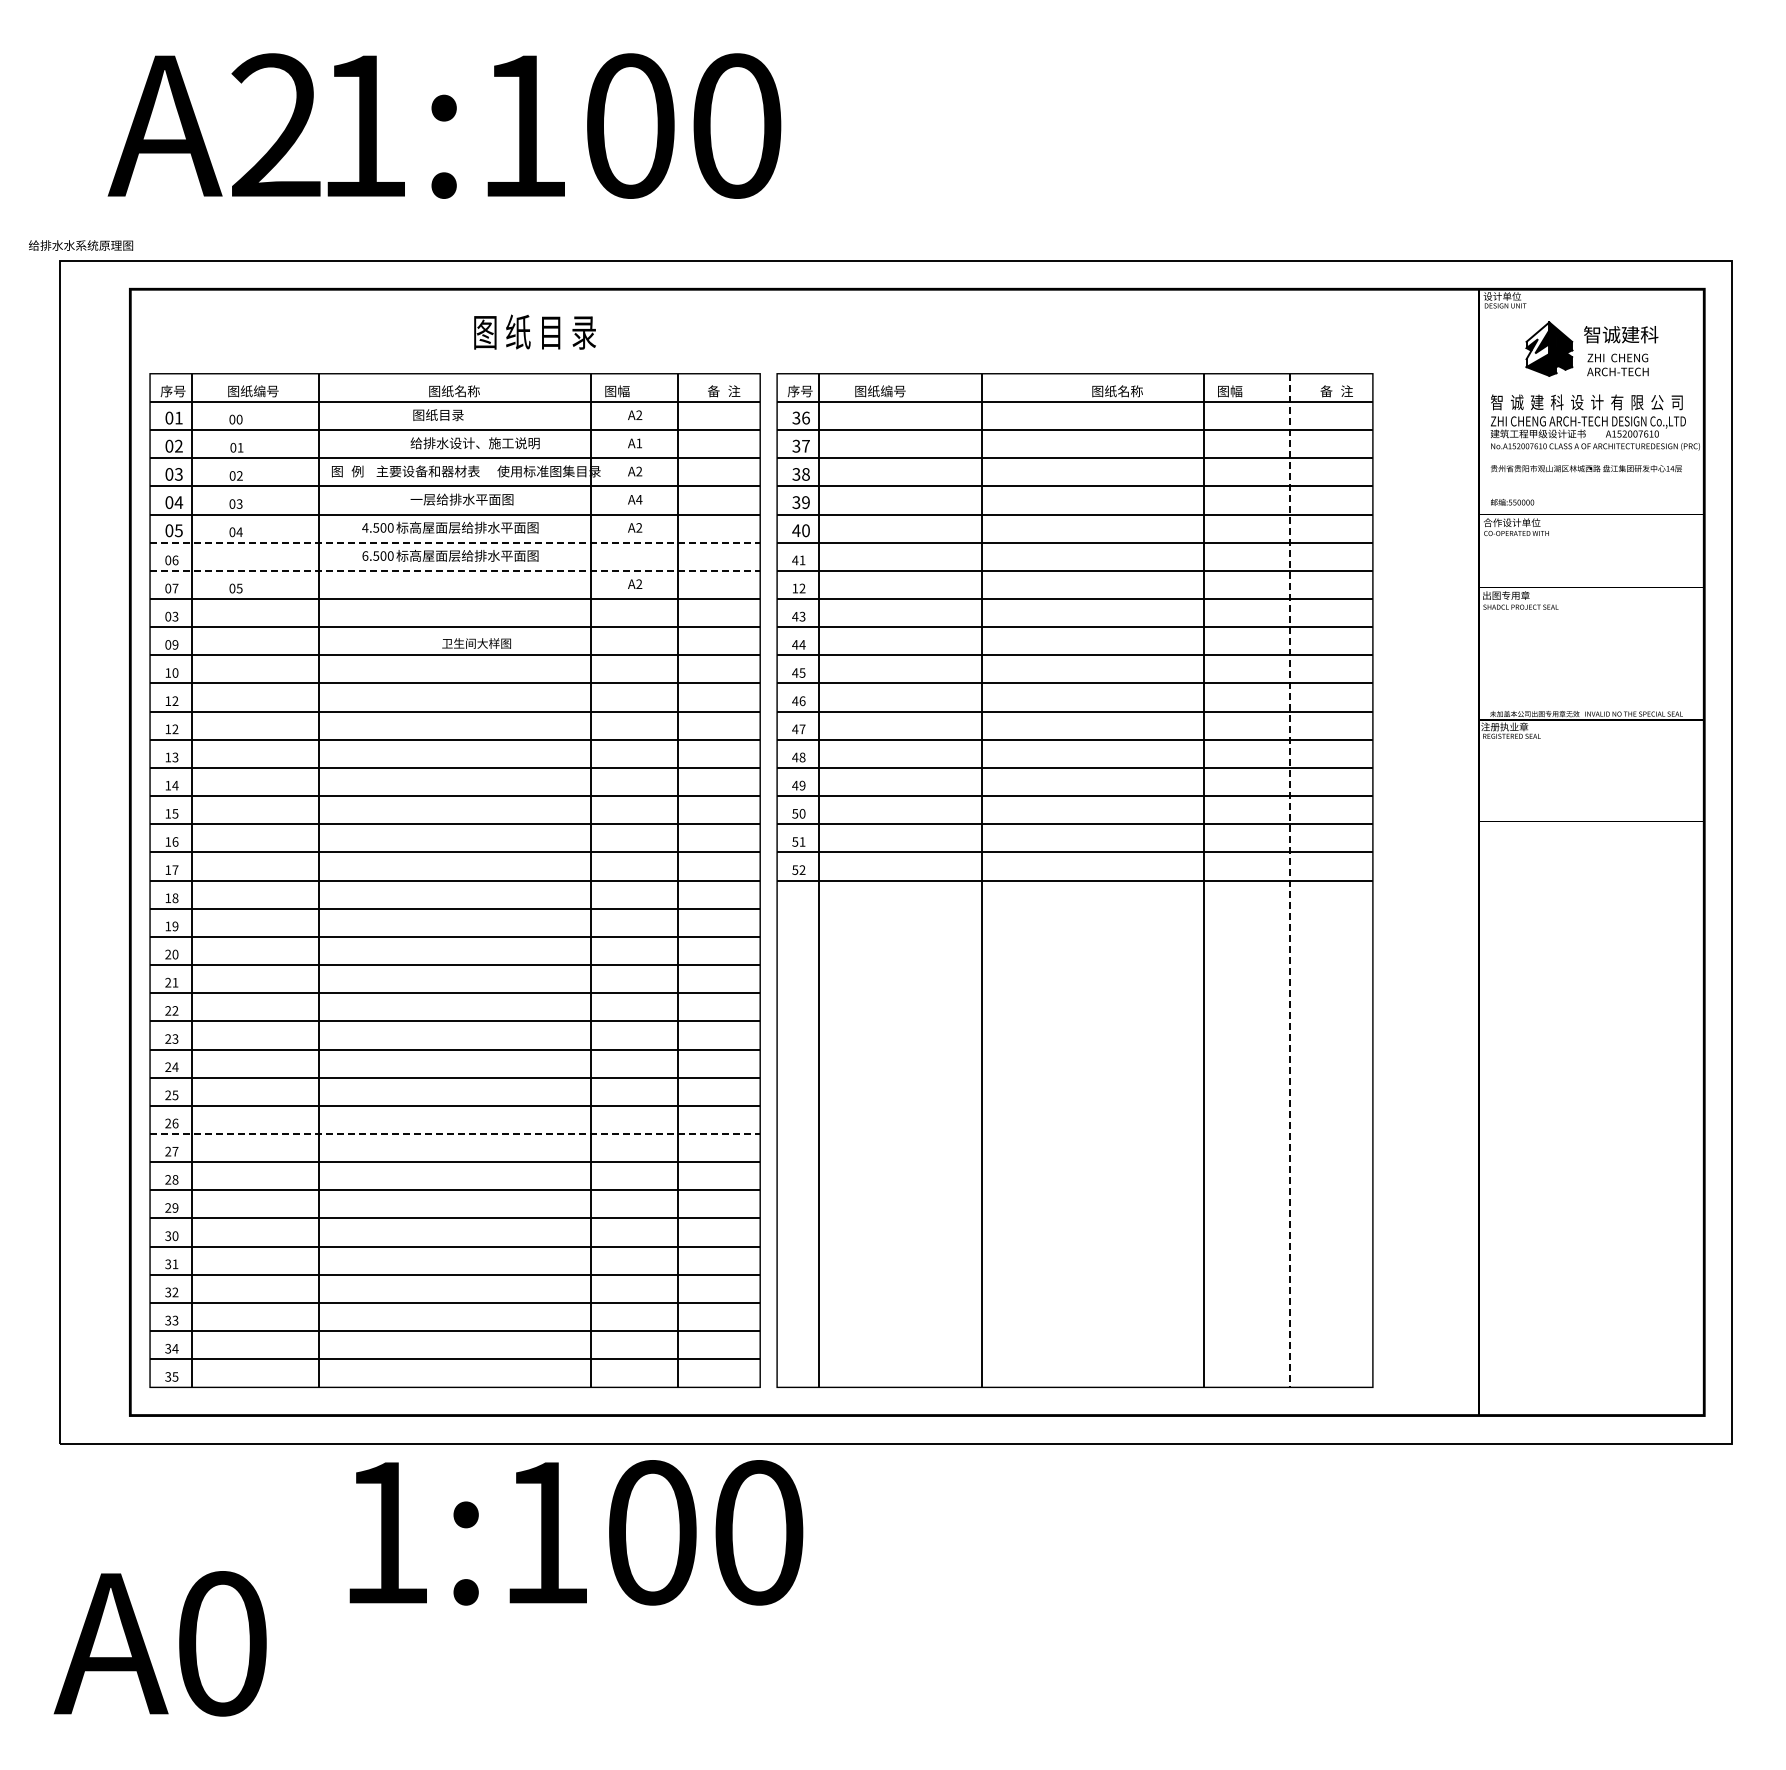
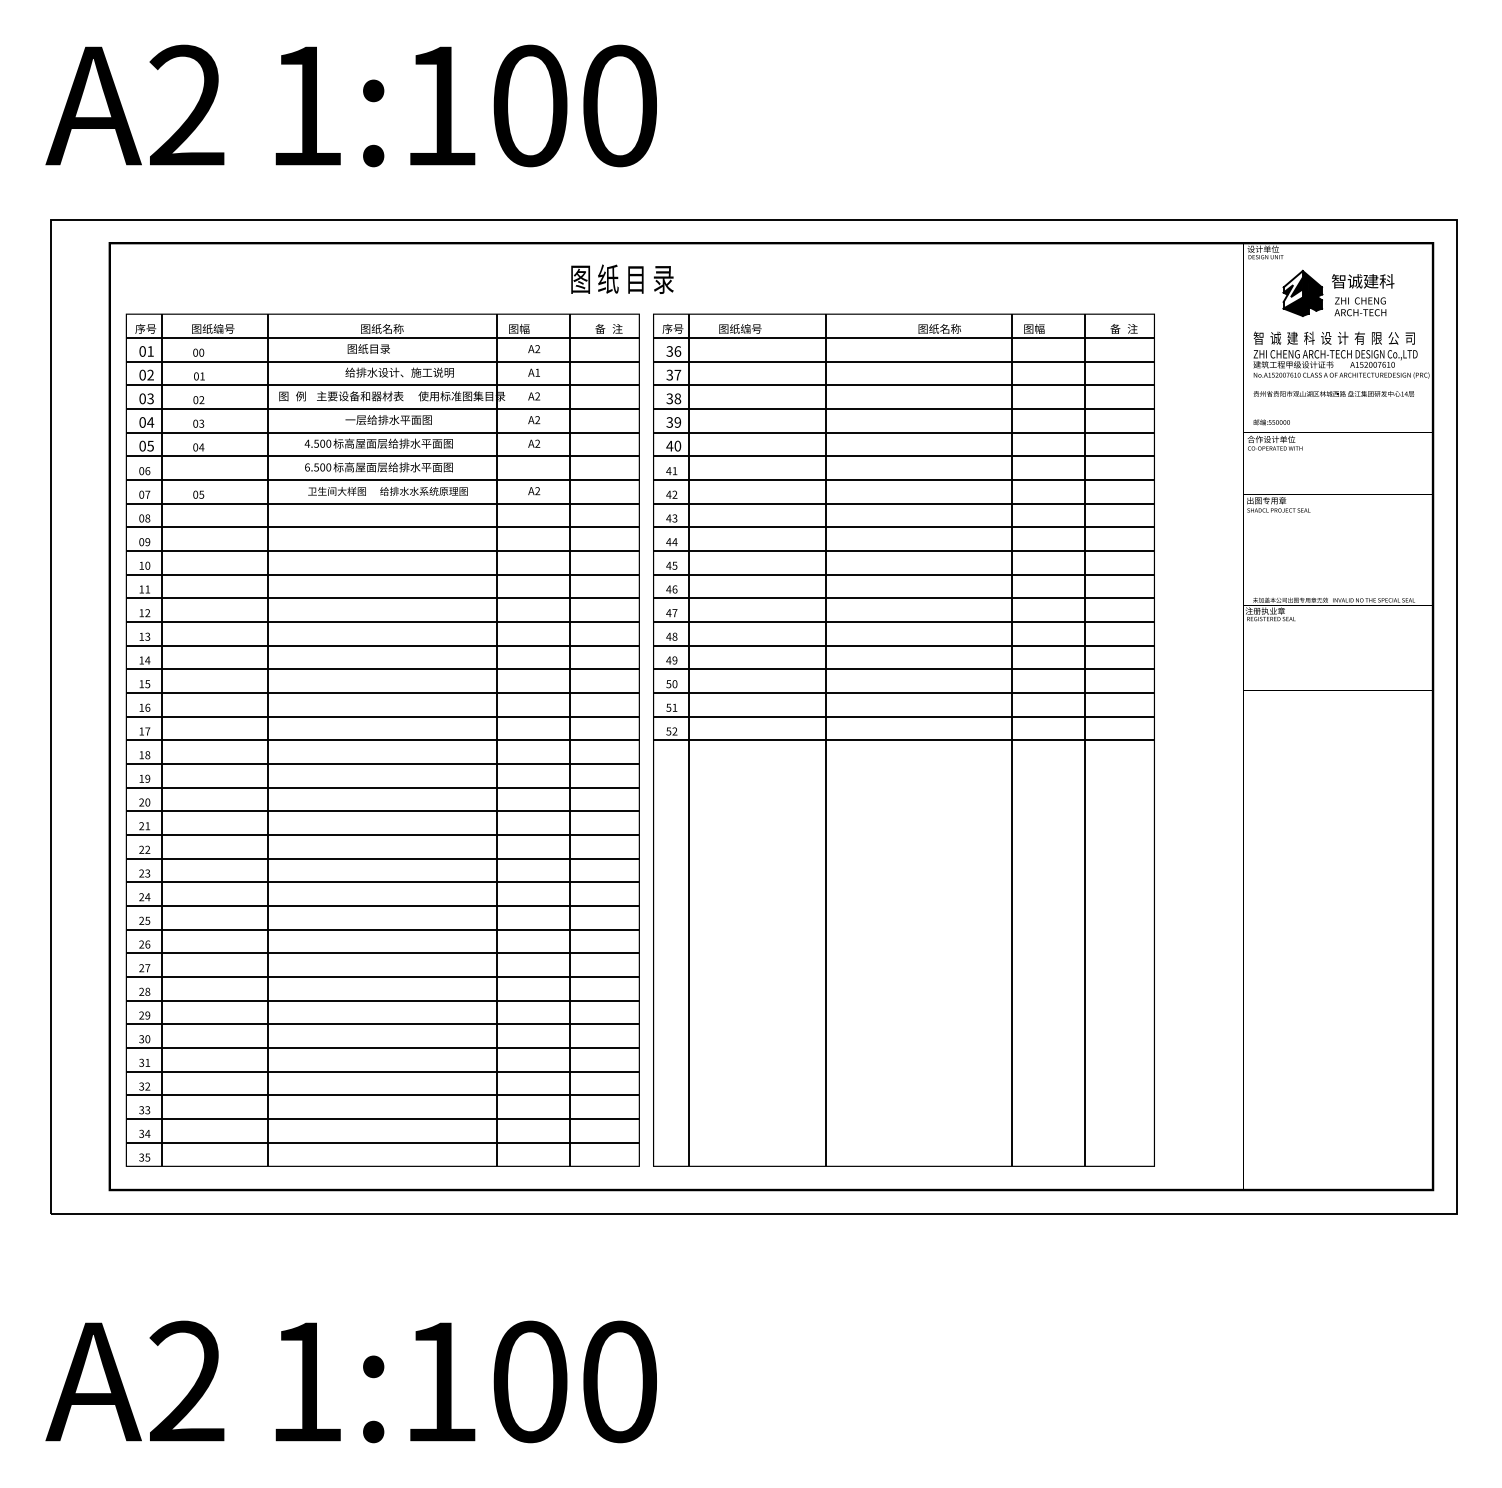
text: (213, 124) -> (134, 104), moved
text: (81, 245) -> (424, 491), moved
text: (534, 331) -> (621, 278), moved
text: (639, 499) -> (537, 419), A4 -> A2
line: (455, 542) -> (383, 456), dashed -> solid
line: (455, 570) -> (383, 479), dashed -> solid
text: (795, 588) -> (669, 494), 12 -> 42
text: (175, 616) -> (147, 518), 03 -> 08
text: (476, 643) -> (336, 491), moved
text: (175, 700) -> (147, 588), 12 -> 11
line: (1290, 880) -> (1085, 740), dashed -> solid
line: (455, 1133) -> (383, 952), dashed -> solid
text: (576, 1532) -> (466, 1381), moved
text: (221, 1643) -> (186, 1381), A0 -> A2

